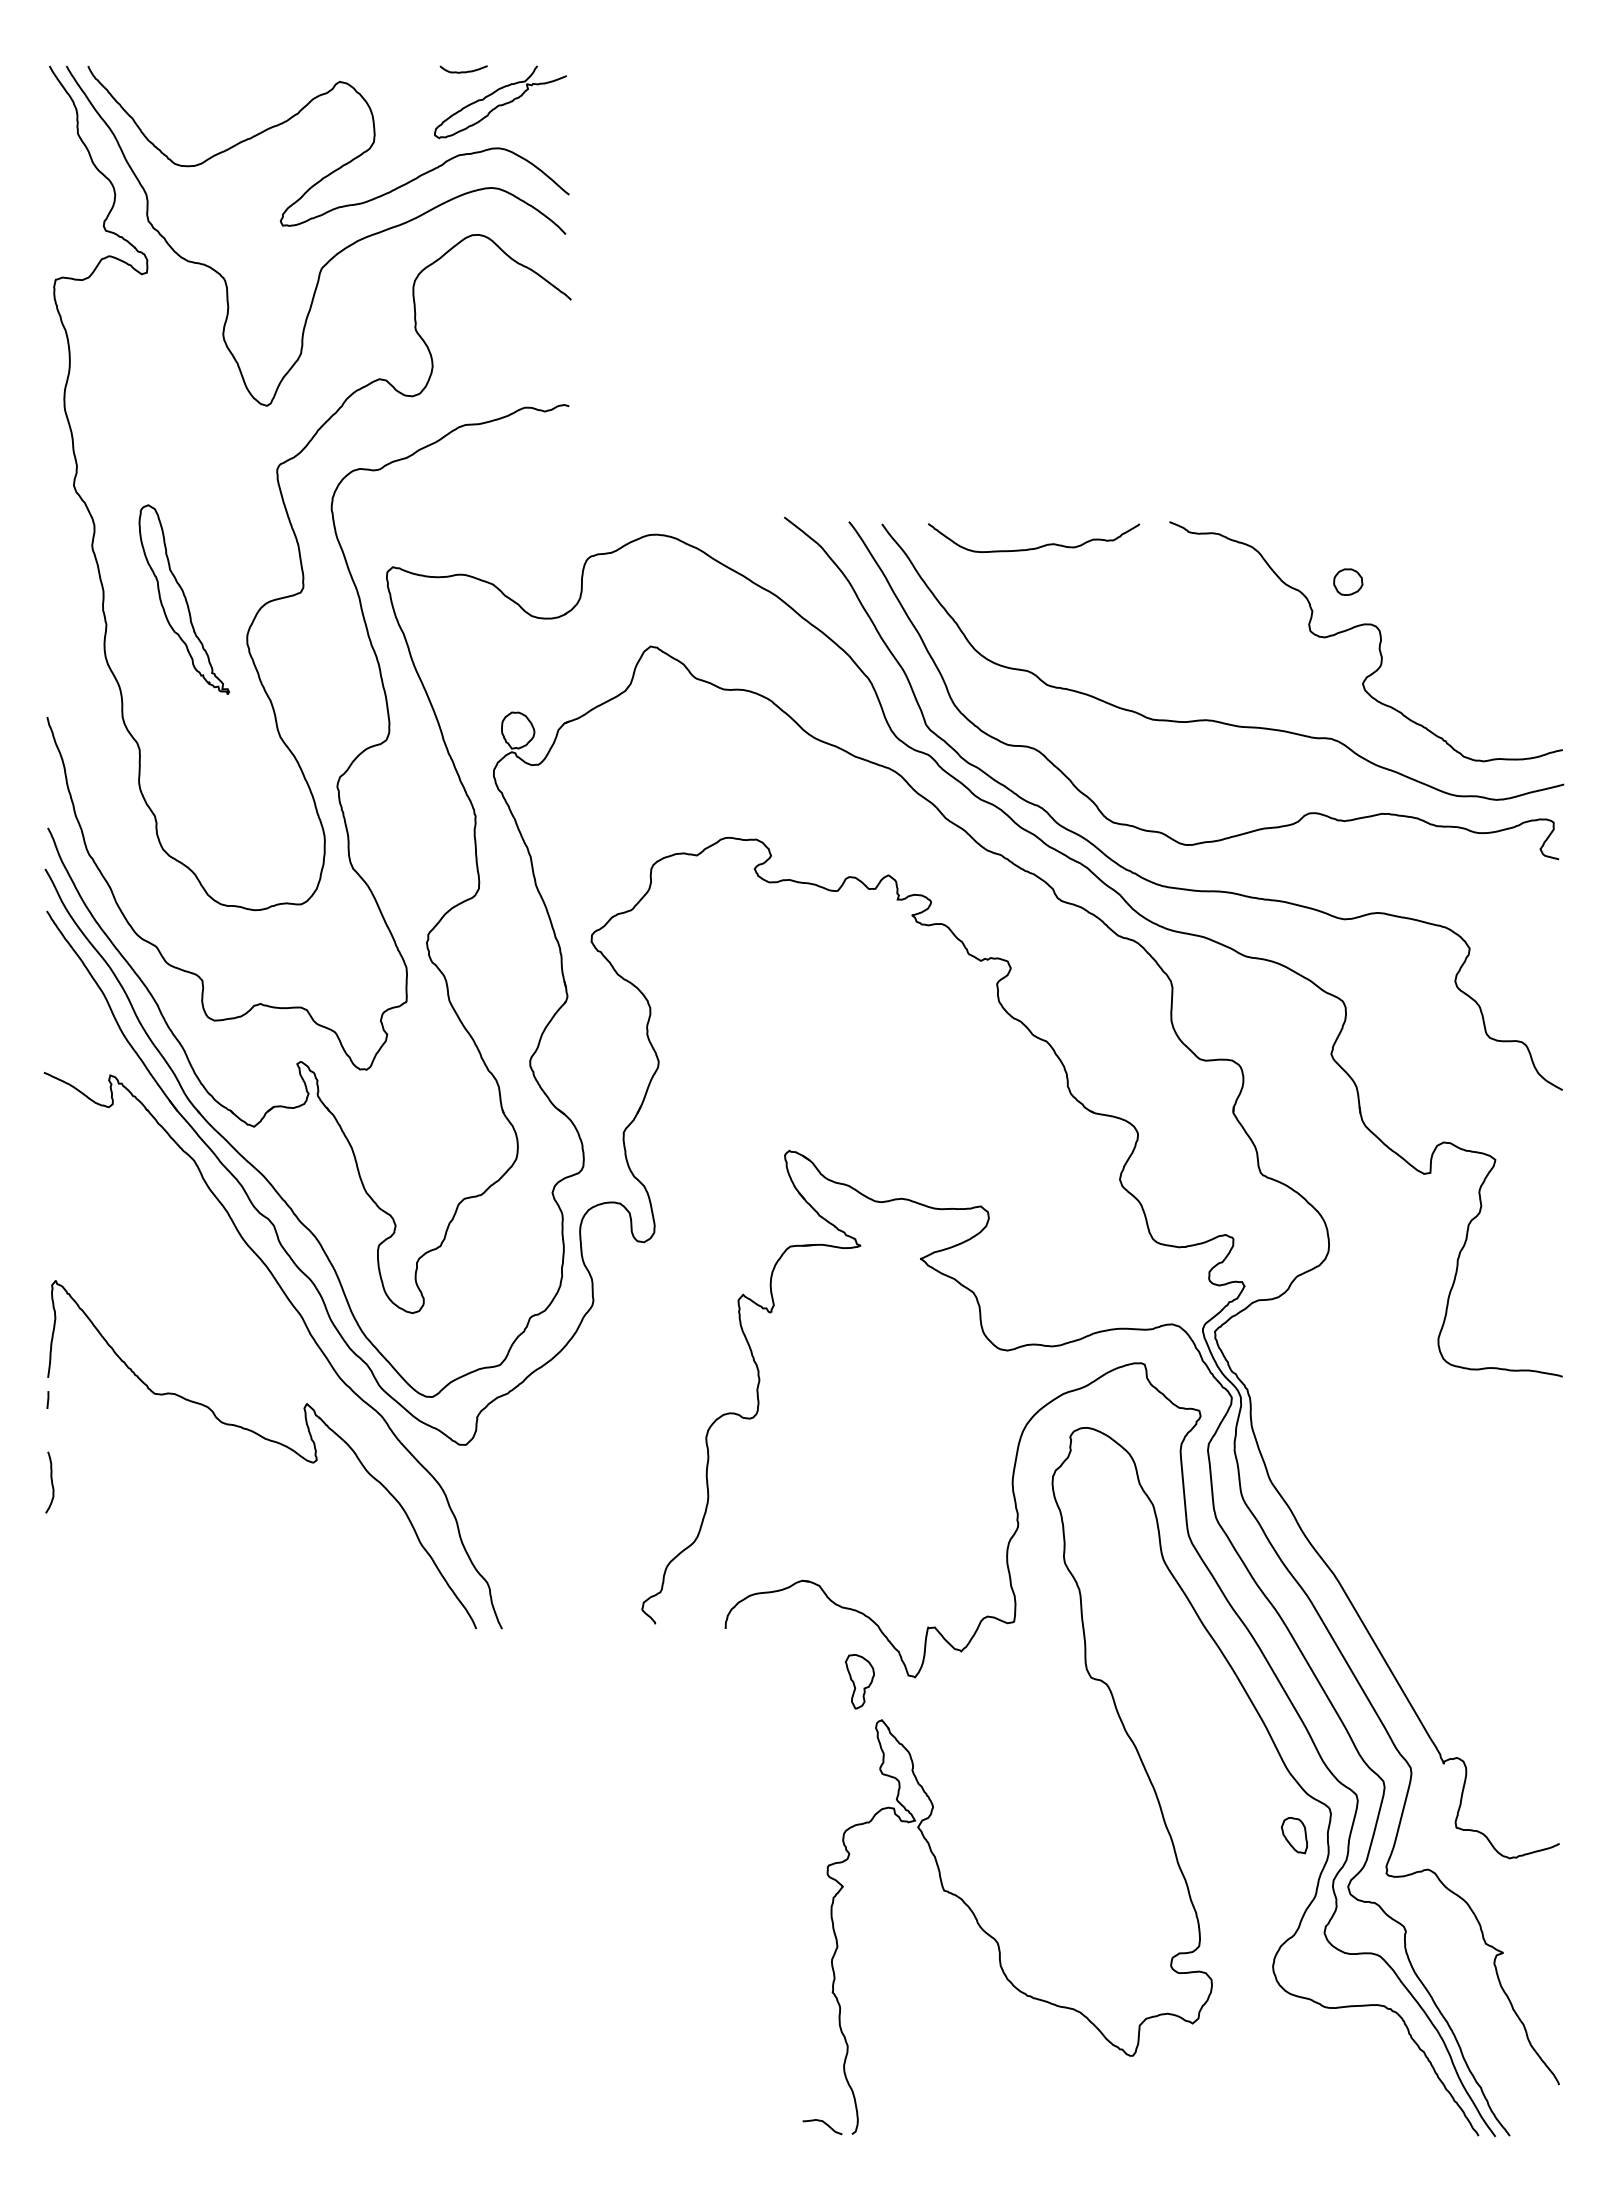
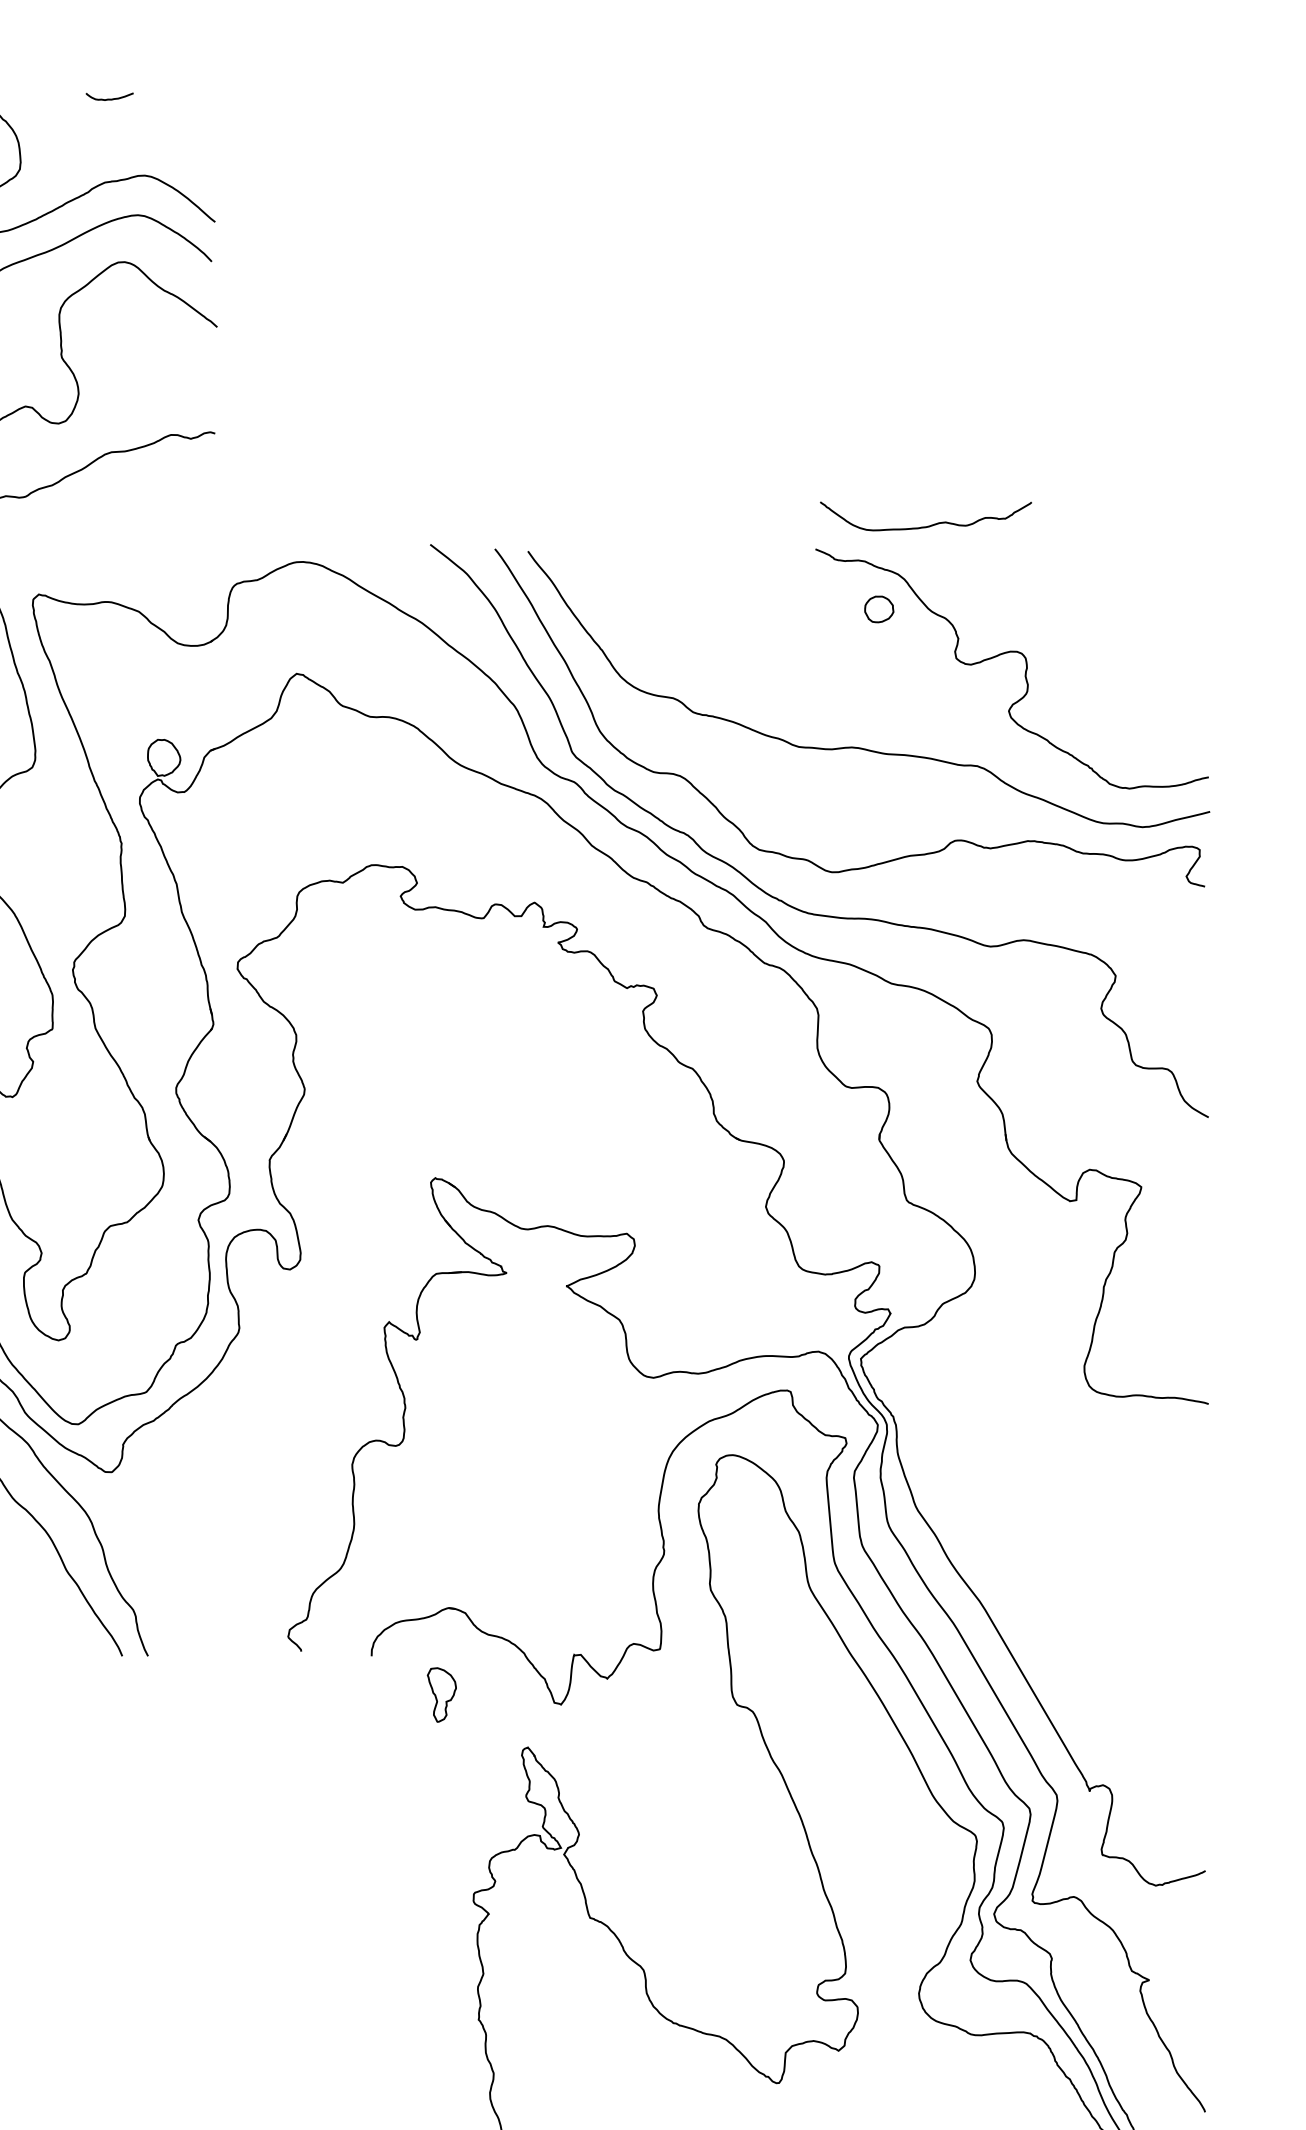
curve: (500, 104) -> (146, 131), removed
curve: (1038, 546) -> (930, 524), moved
part: (1348, 581) -> (879, 608), moved
part: (859, 1681) -> (441, 1694), moved
part: (1293, 1835) -> (939, 1862), removed

